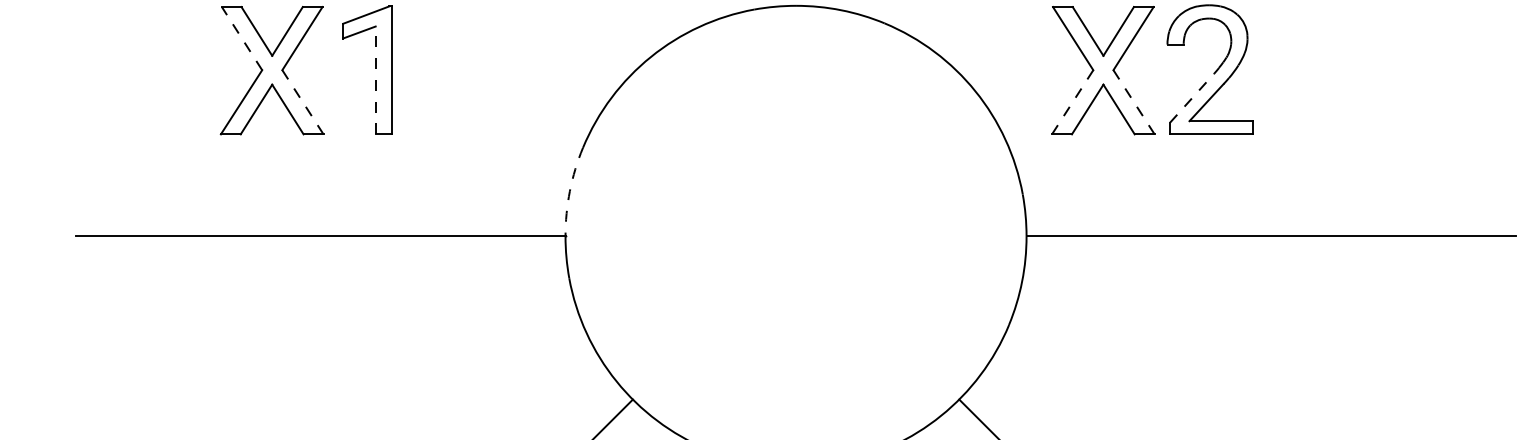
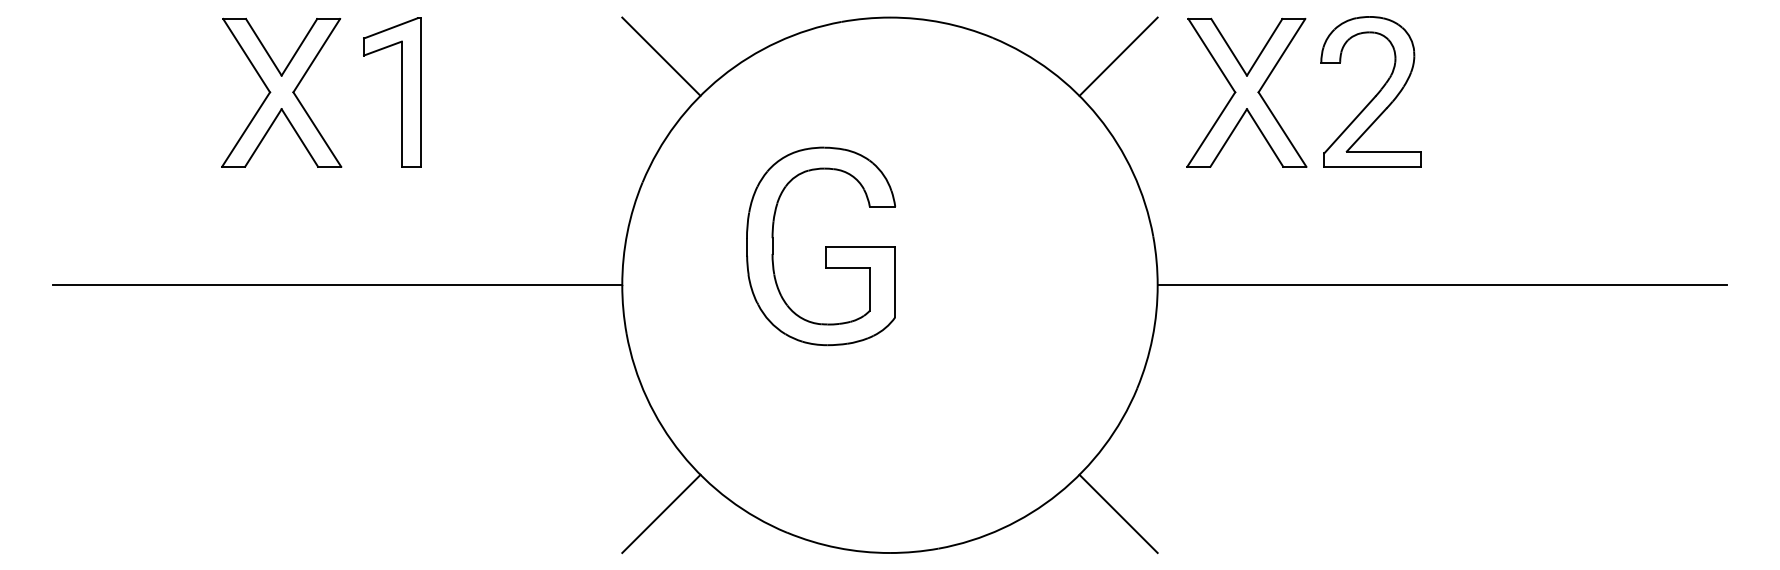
line: (241, 38) -> (246, 55), dashed -> solid
line: (599, 39) -> (661, 56), added
line: (992, 39) -> (1118, 56), added
line: (375, 80) -> (401, 104), dashed -> solid
line: (1192, 97) -> (1350, 124), dashed -> solid
line: (1072, 102) -> (1211, 129), dashed -> solid
line: (303, 103) -> (317, 130), dashed -> solid
line: (1134, 103) -> (1282, 130), dashed -> solid
arc: (570, 190) -> (627, 232), dashed -> solid
part: (737, 202) -> (821, 246), added

